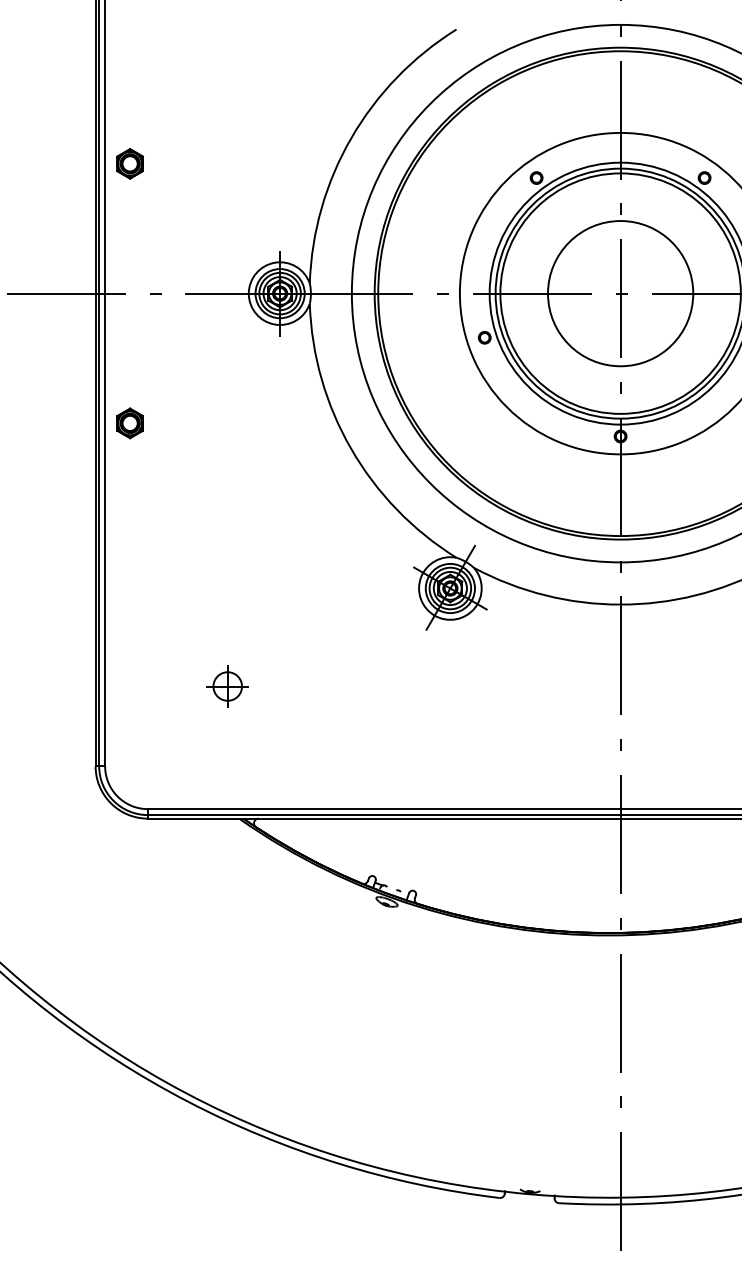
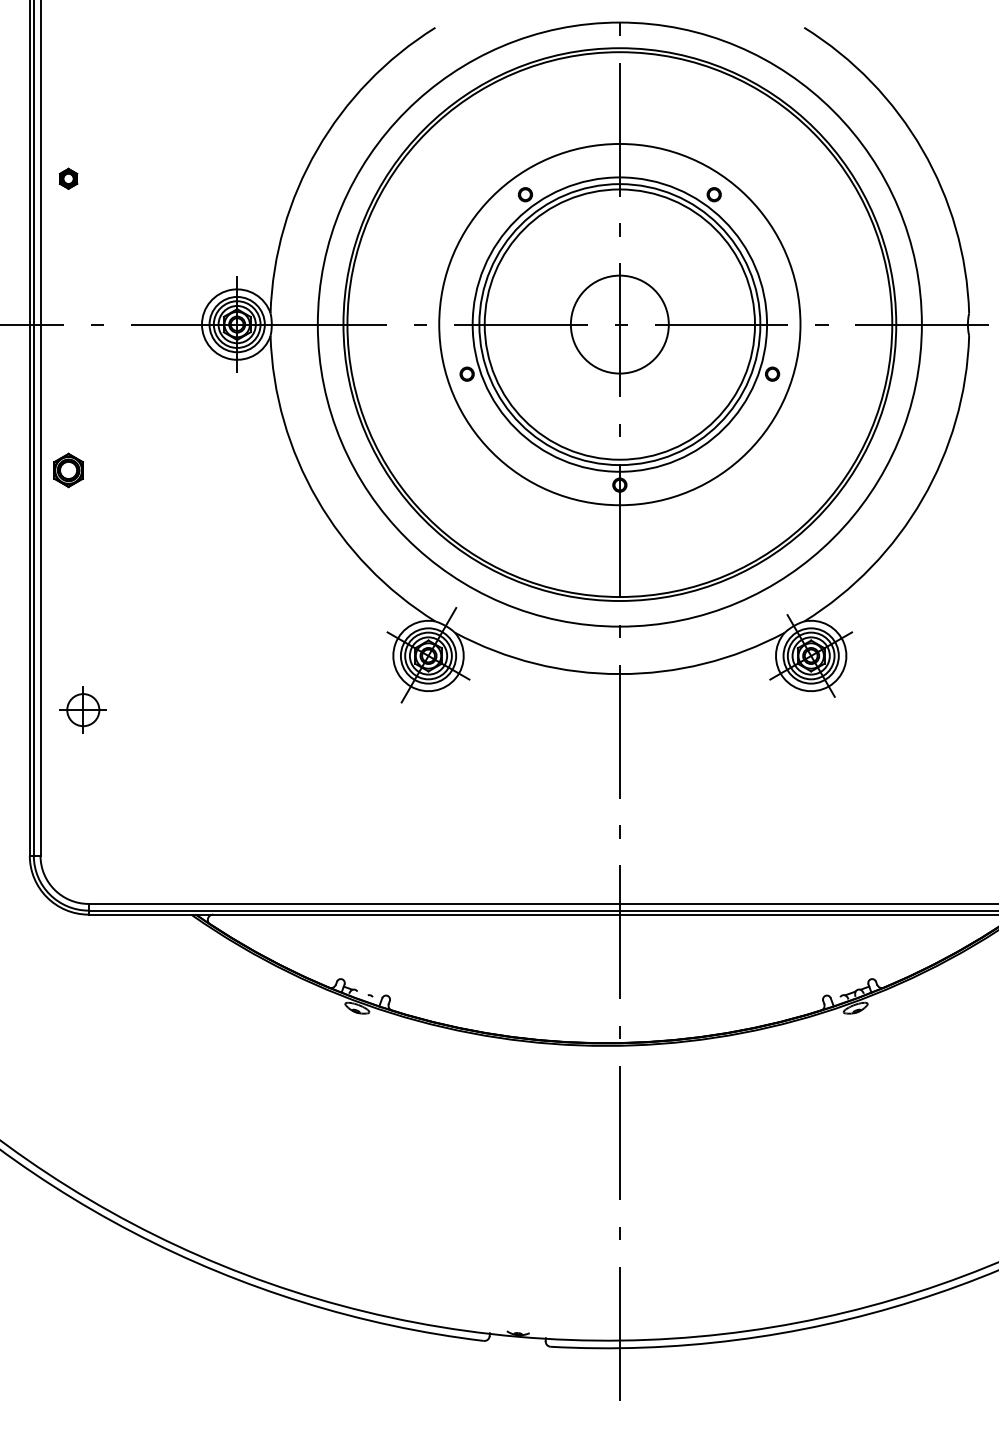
part: (130, 163) -> (68, 178), size x0.6
circle: (620, 293) -> (619, 324), size x0.6
part: (227, 685) -> (82, 709), moved

